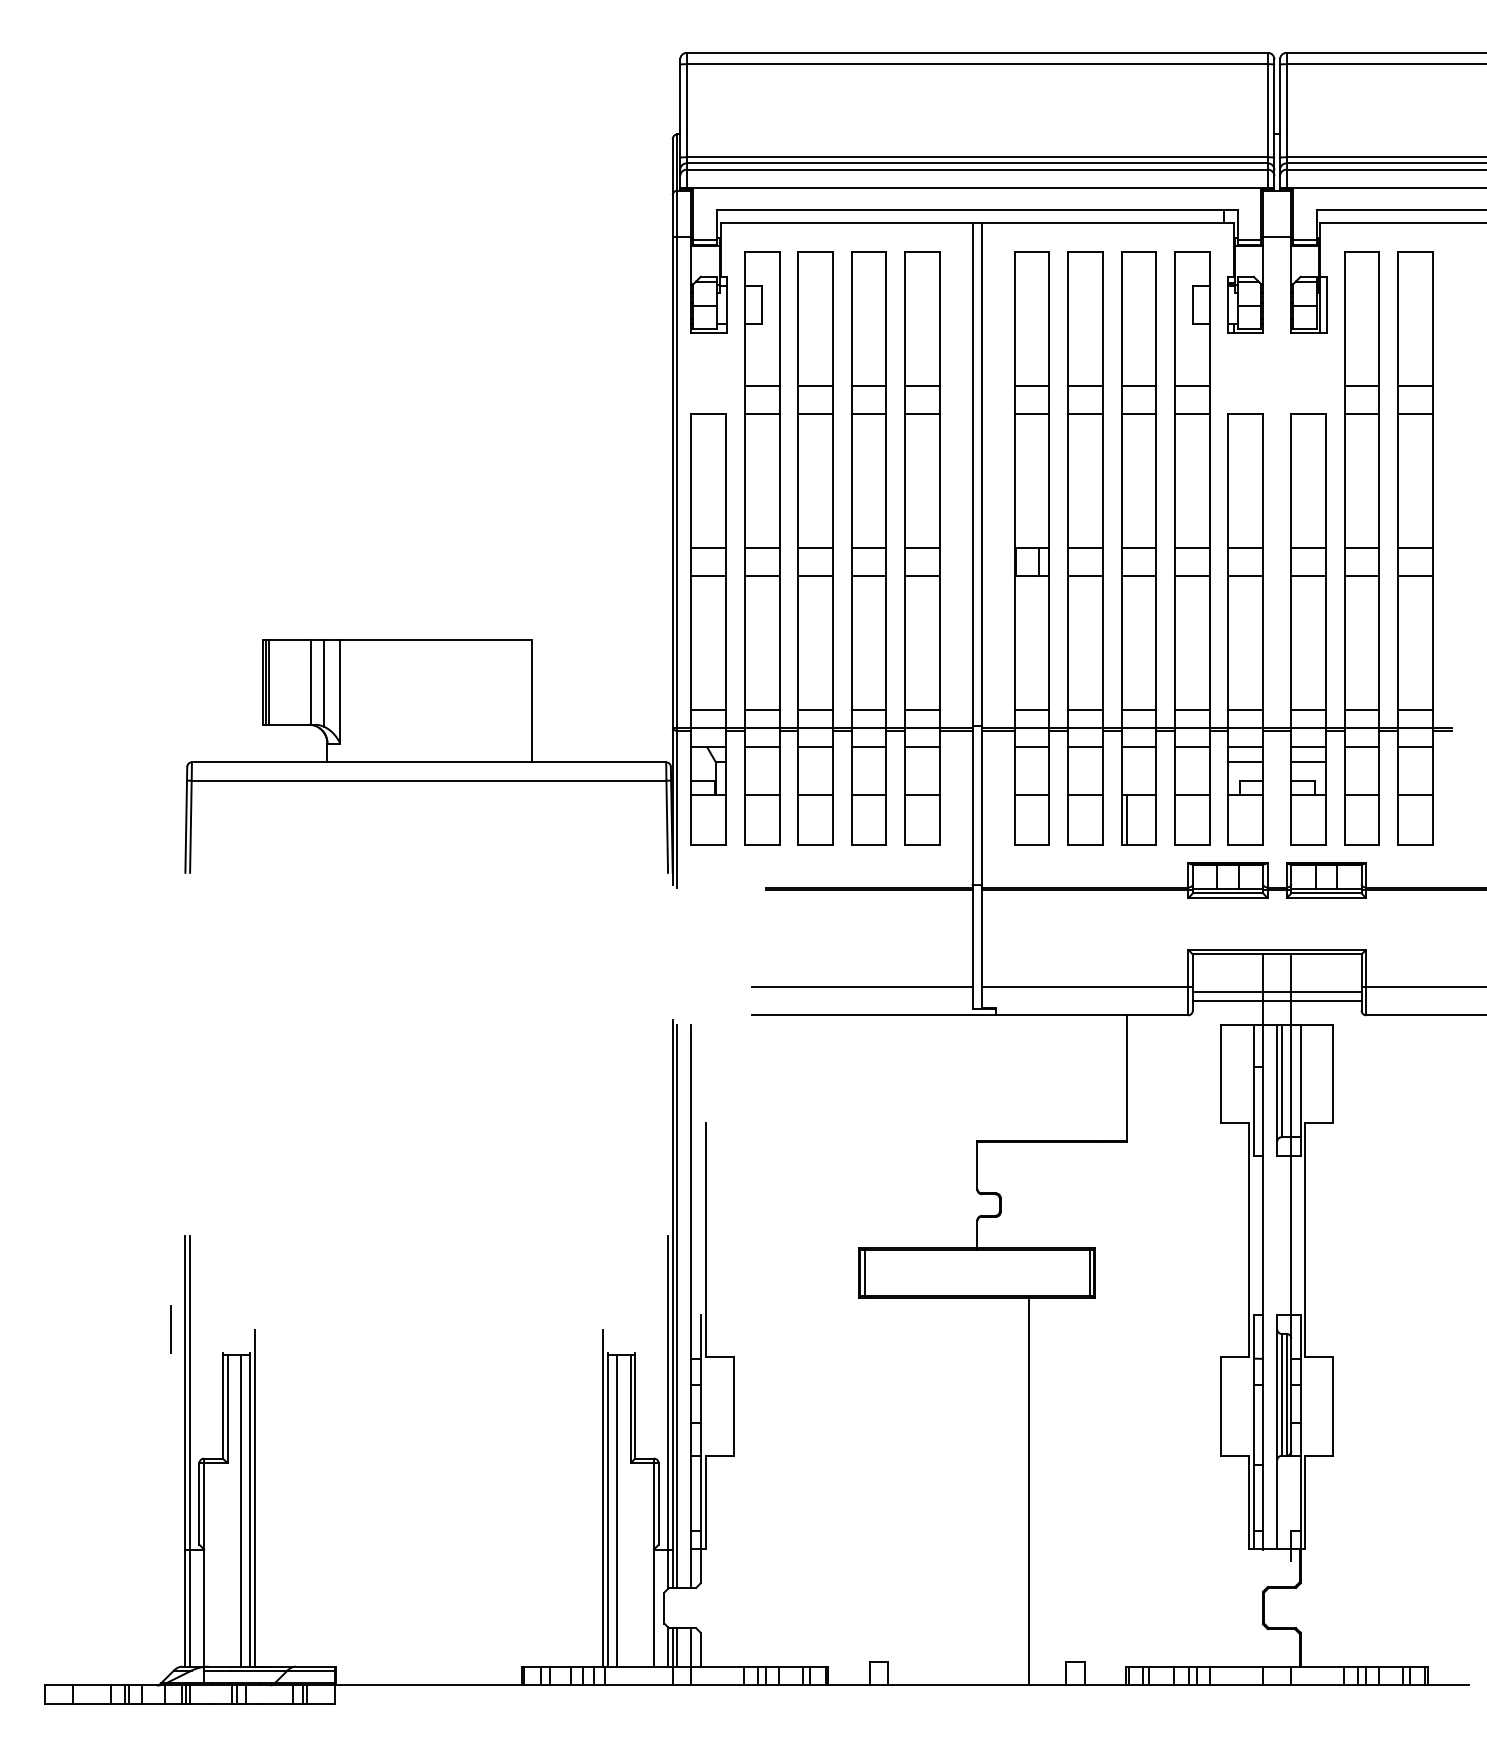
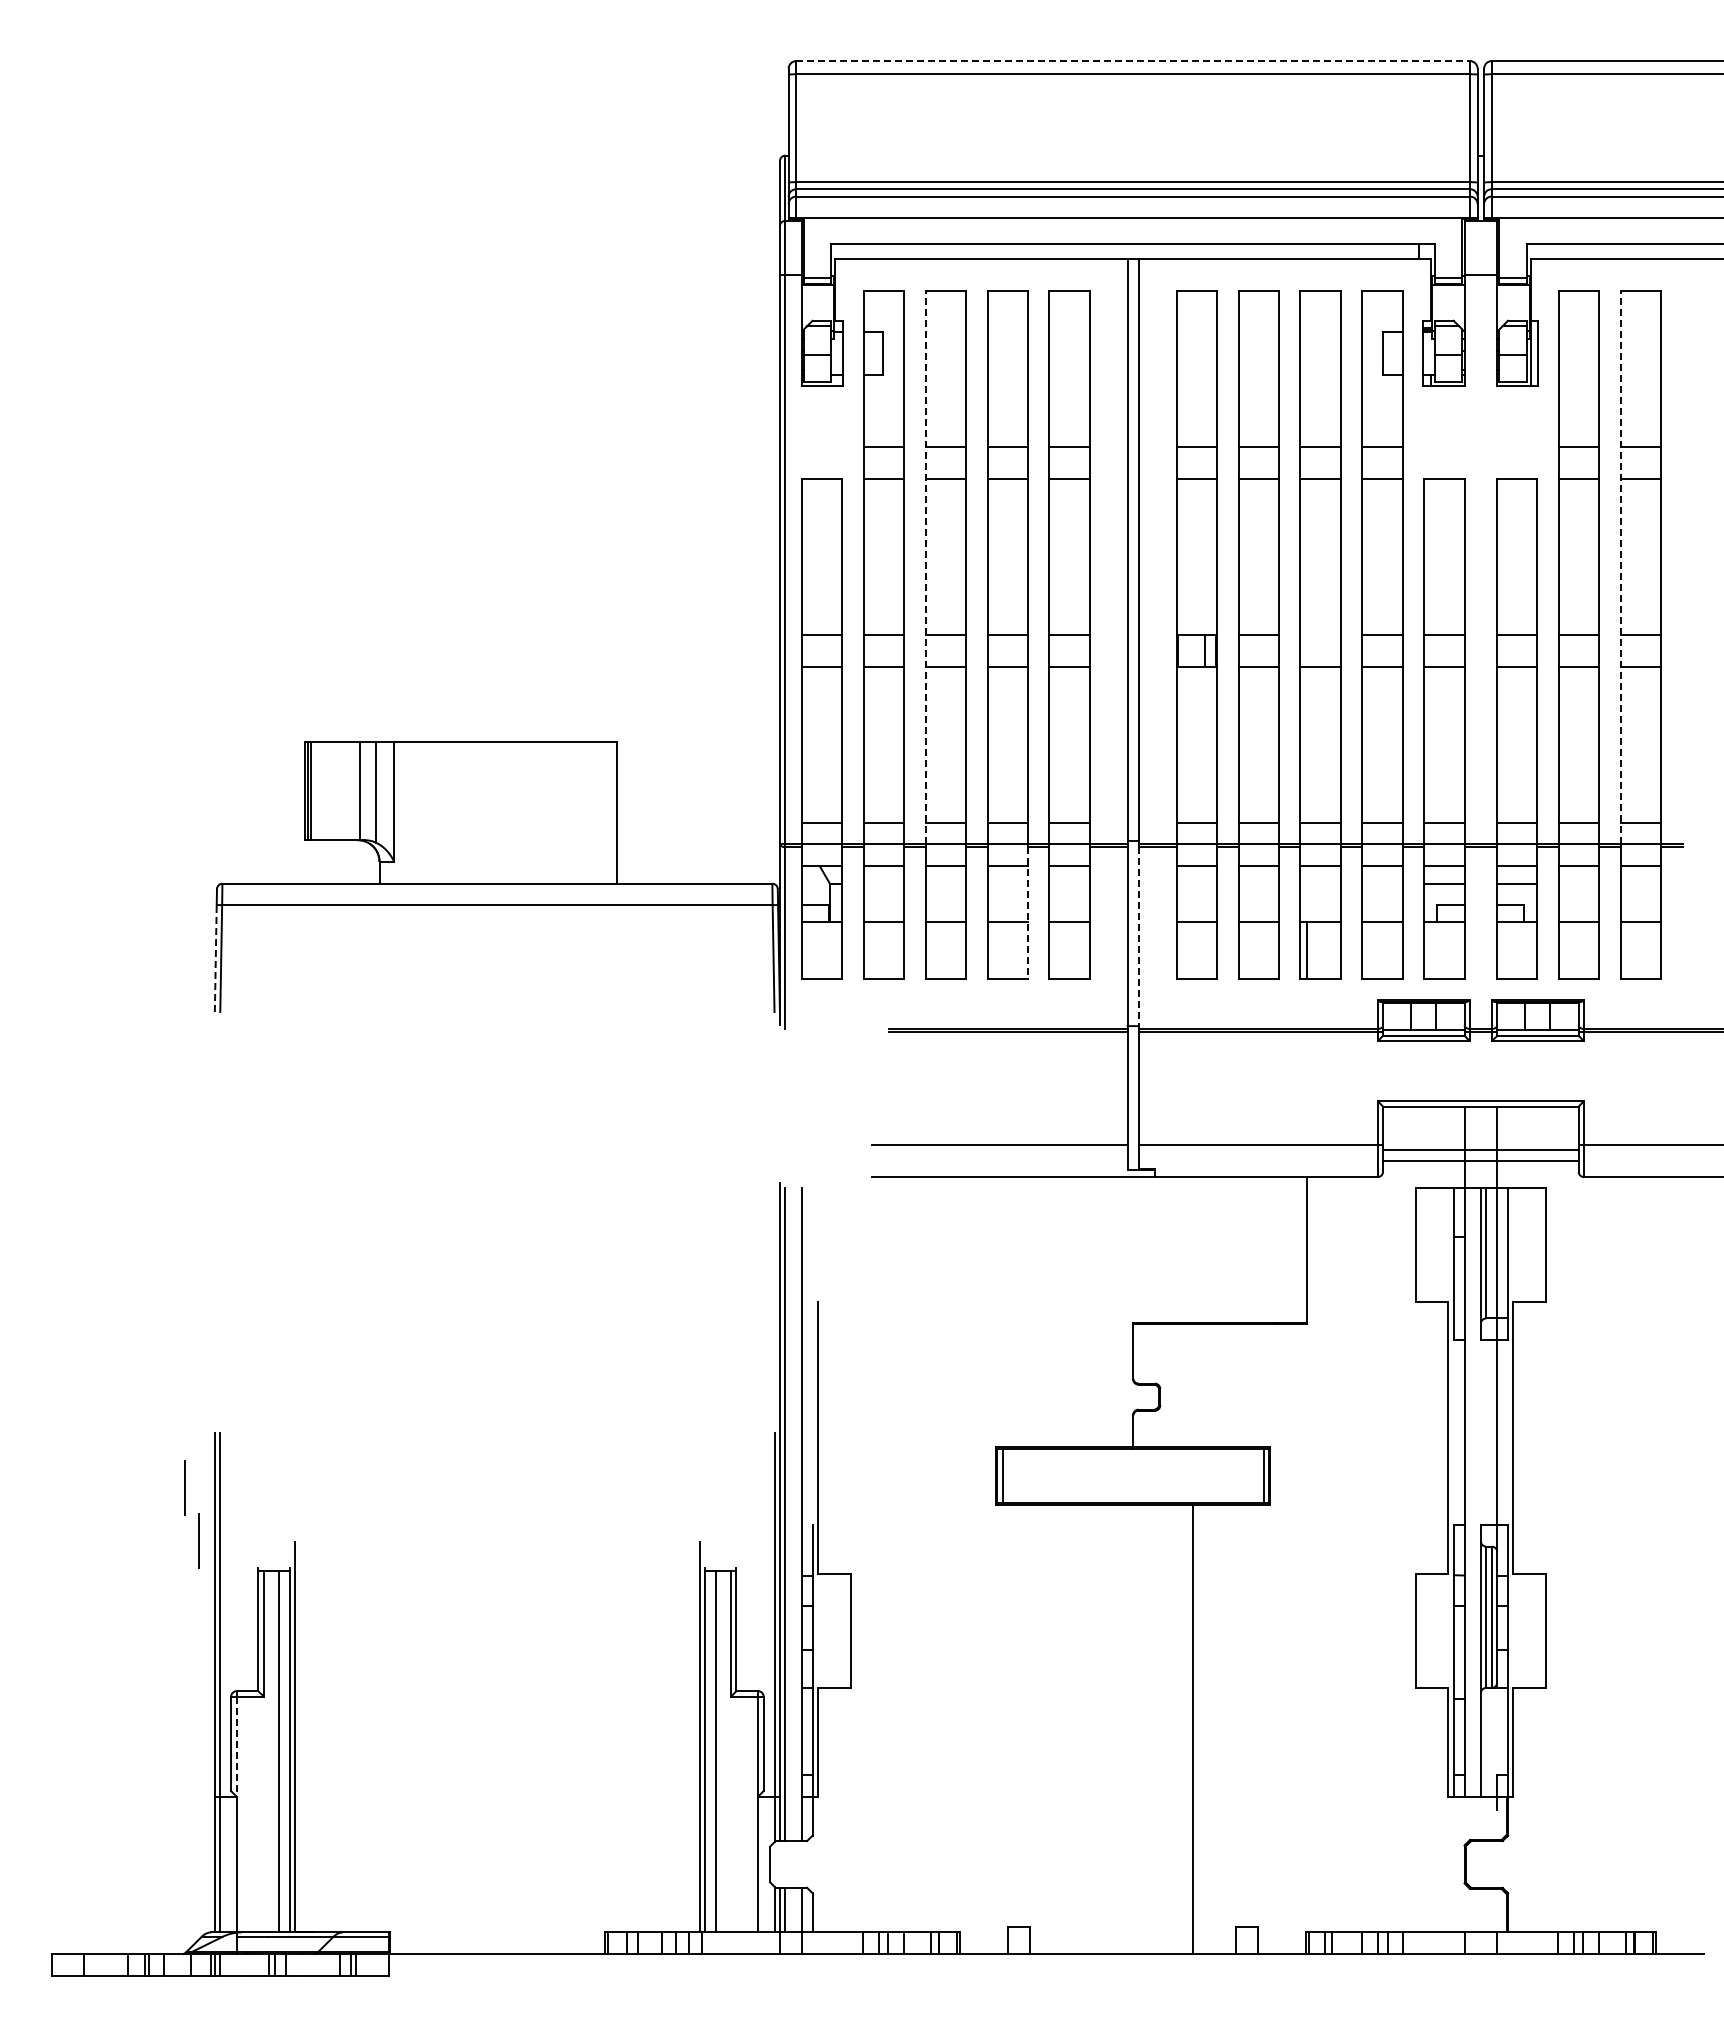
line: (977, 53) -> (1133, 61), solid -> dashed
line: (798, 489) -> (925, 567), solid -> dashed
line: (1398, 489) -> (1621, 567), solid -> dashed
line: (1138, 547) -> (1320, 634), removed
line: (886, 787) -> (1027, 913), solid -> dashed
line: (981, 809) -> (1138, 938), solid -> dashed
line: (185, 826) -> (215, 958), solid -> dashed
line: (159, 1282) -> (184, 1487), added
line: (204, 1506) -> (236, 1746), solid -> dashed

